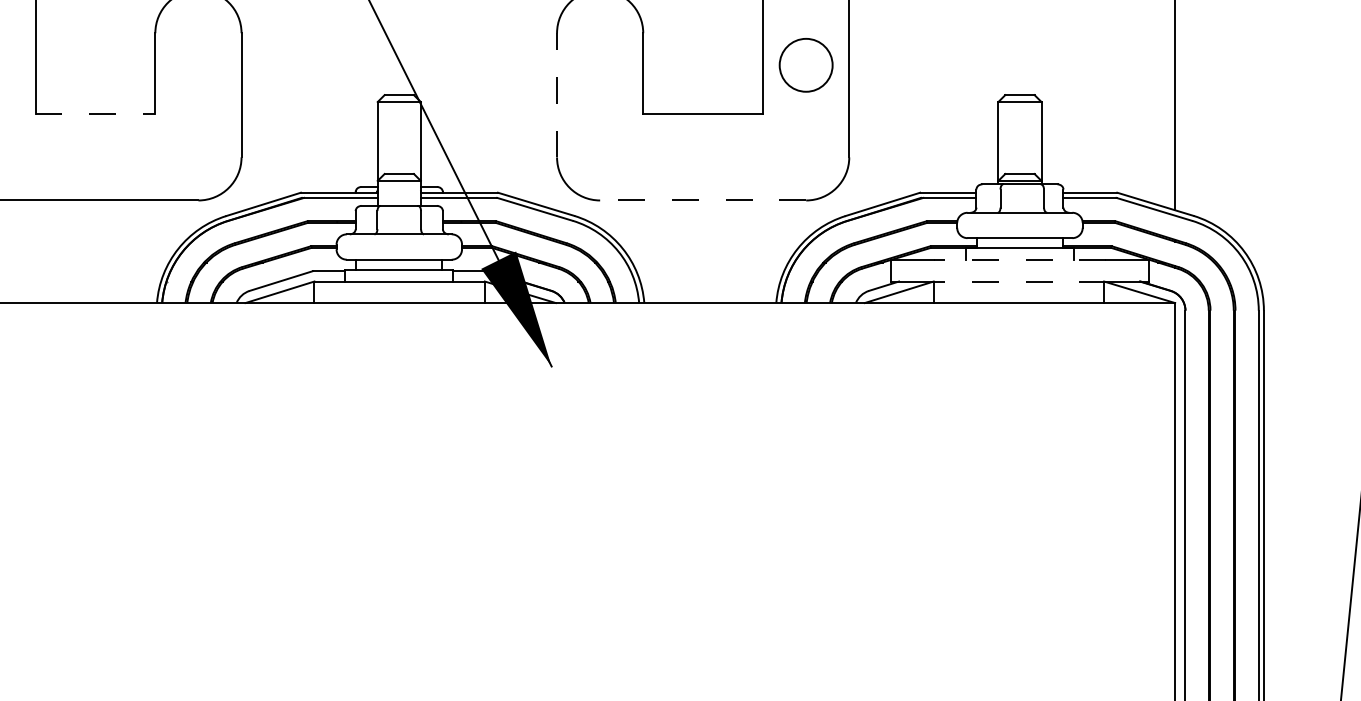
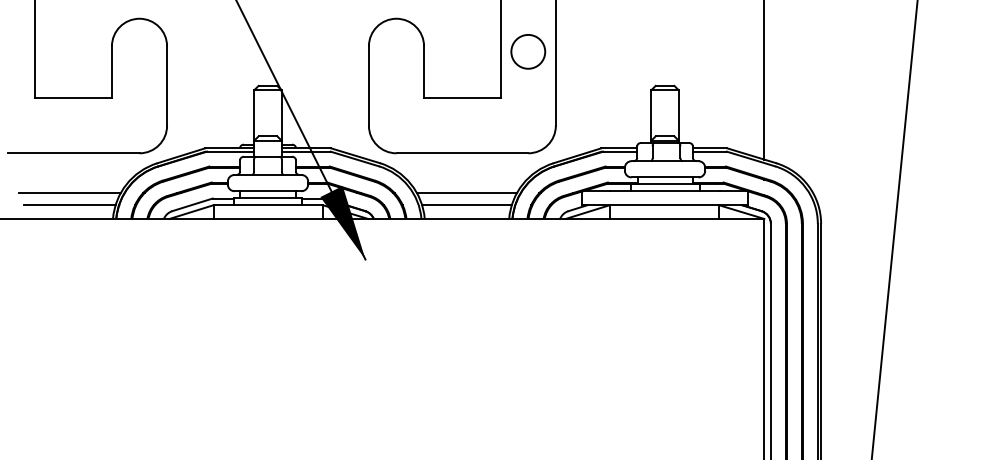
circle: (806, 64) -> (528, 51), moved
line: (556, 96) -> (368, 86), dashed -> solid
line: (96, 114) -> (74, 98), dashed -> solid
line: (703, 200) -> (462, 153), dashed -> solid
line: (1019, 260) -> (664, 191), dashed -> solid
line: (88, 263) -> (69, 193), added
line: (709, 263) -> (466, 193), added
line: (88, 282) -> (69, 205), added
line: (709, 282) -> (466, 205), added
line: (1019, 282) -> (664, 205), dashed -> solid

